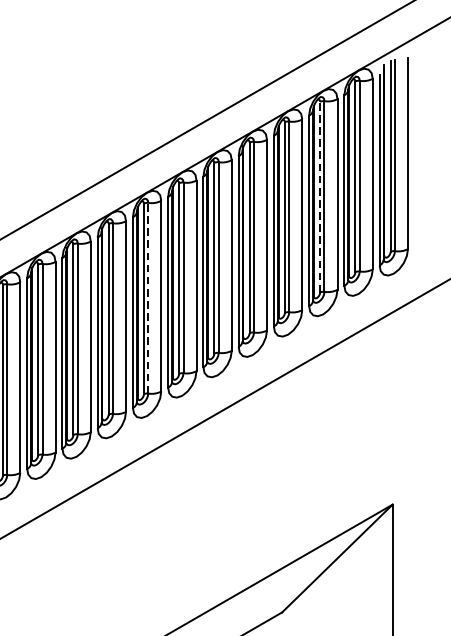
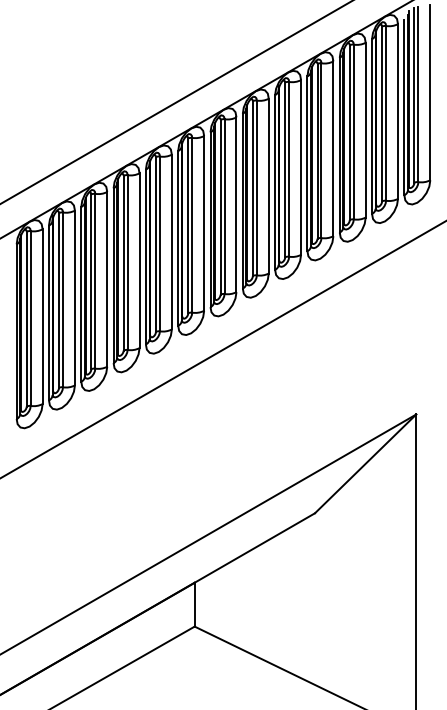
line: (319, 197) -> (349, 132), dashed -> solid
line: (148, 297) -> (192, 224), dashed -> solid

